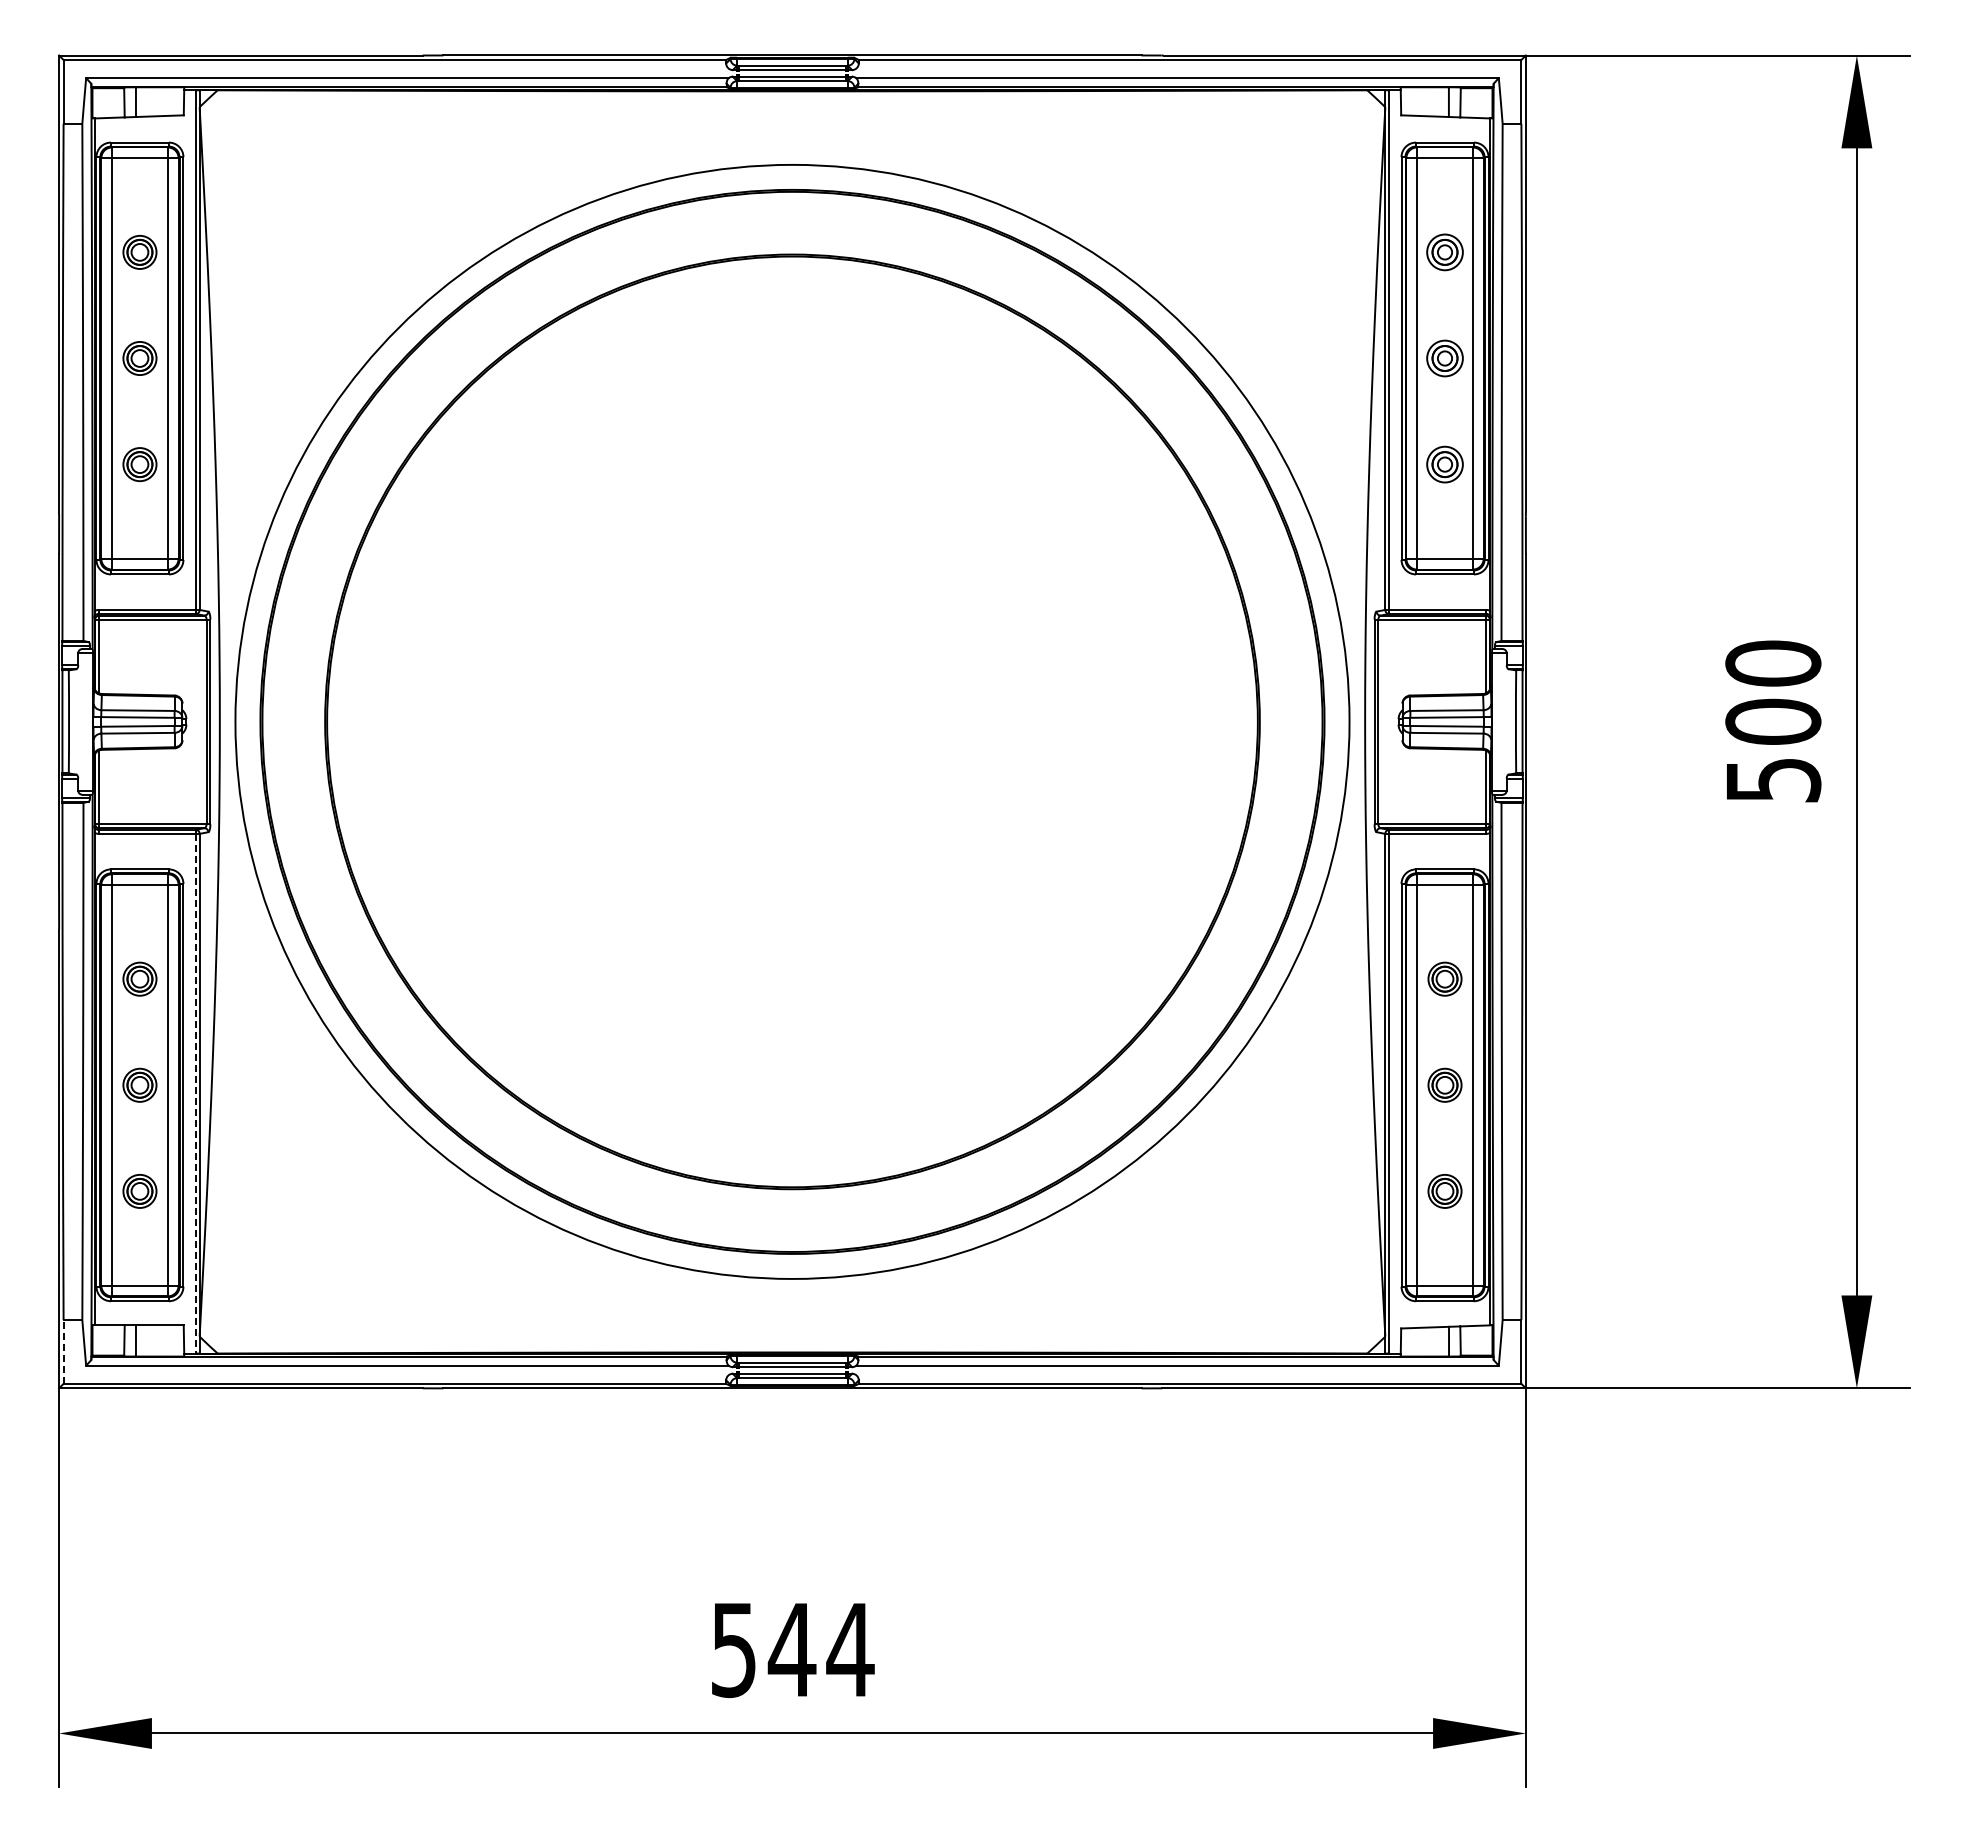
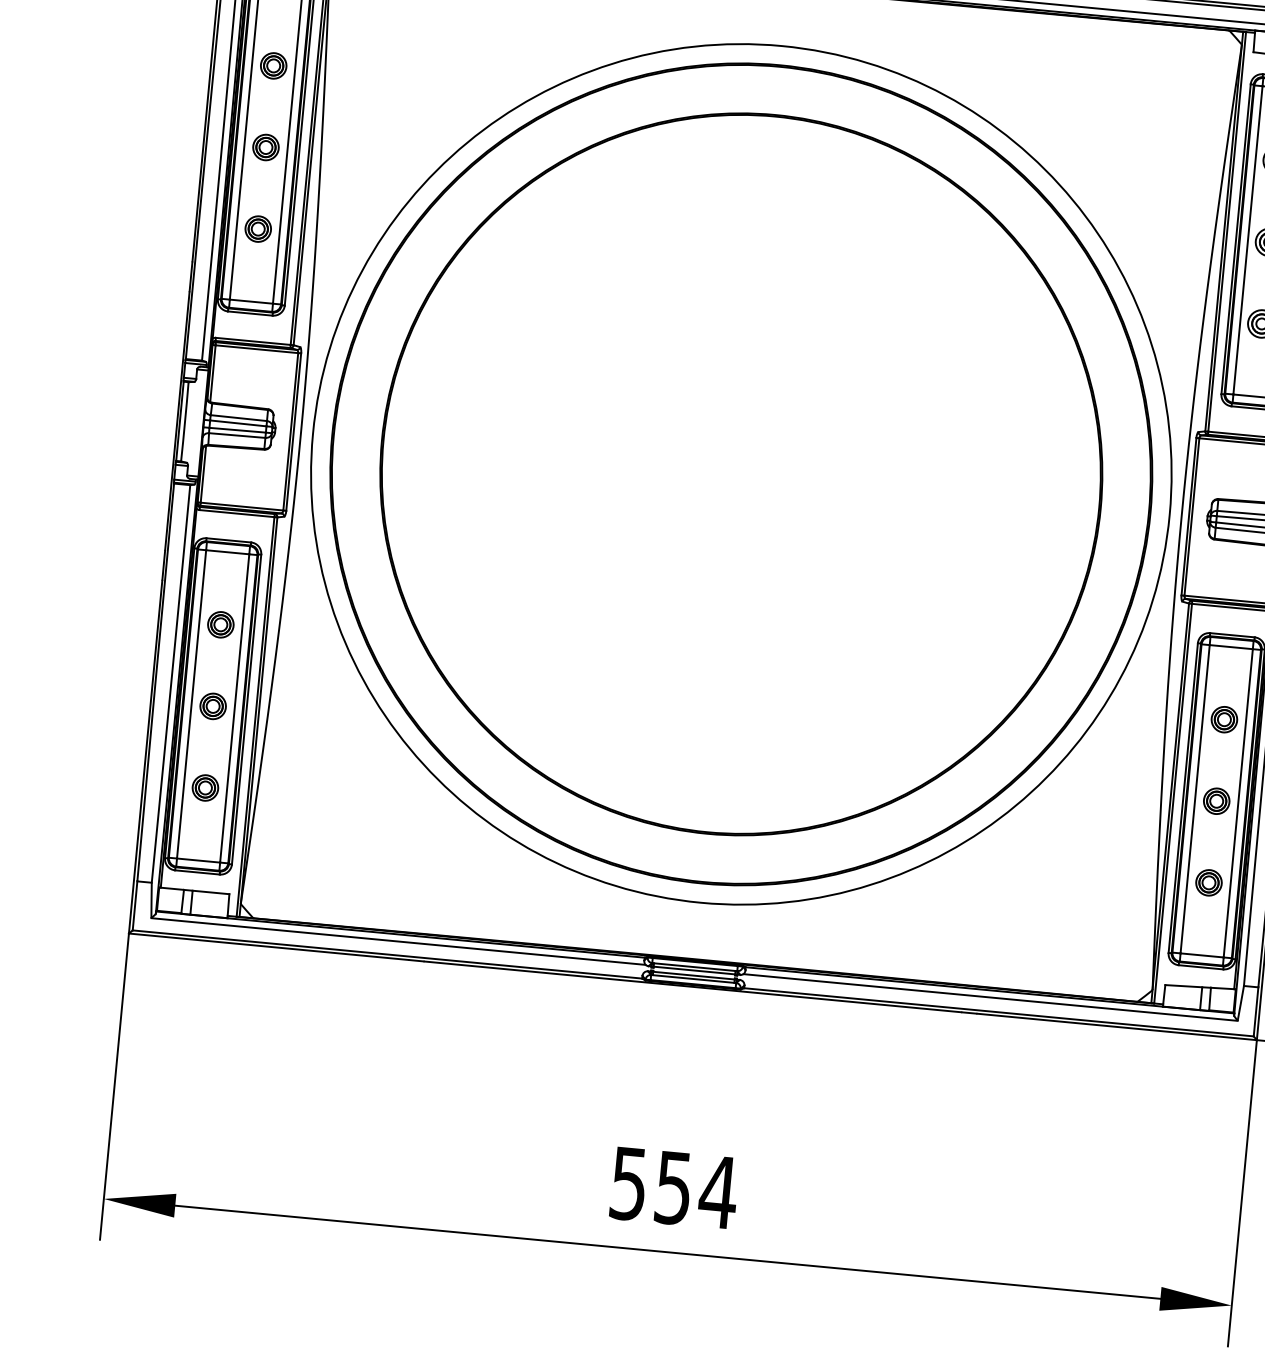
line: (195, 1093) -> (255, 716), dashed -> solid
line: (63, 1351) -> (135, 905), dashed -> solid
text: (791, 1650) -> (673, 1188), 544 -> 554

